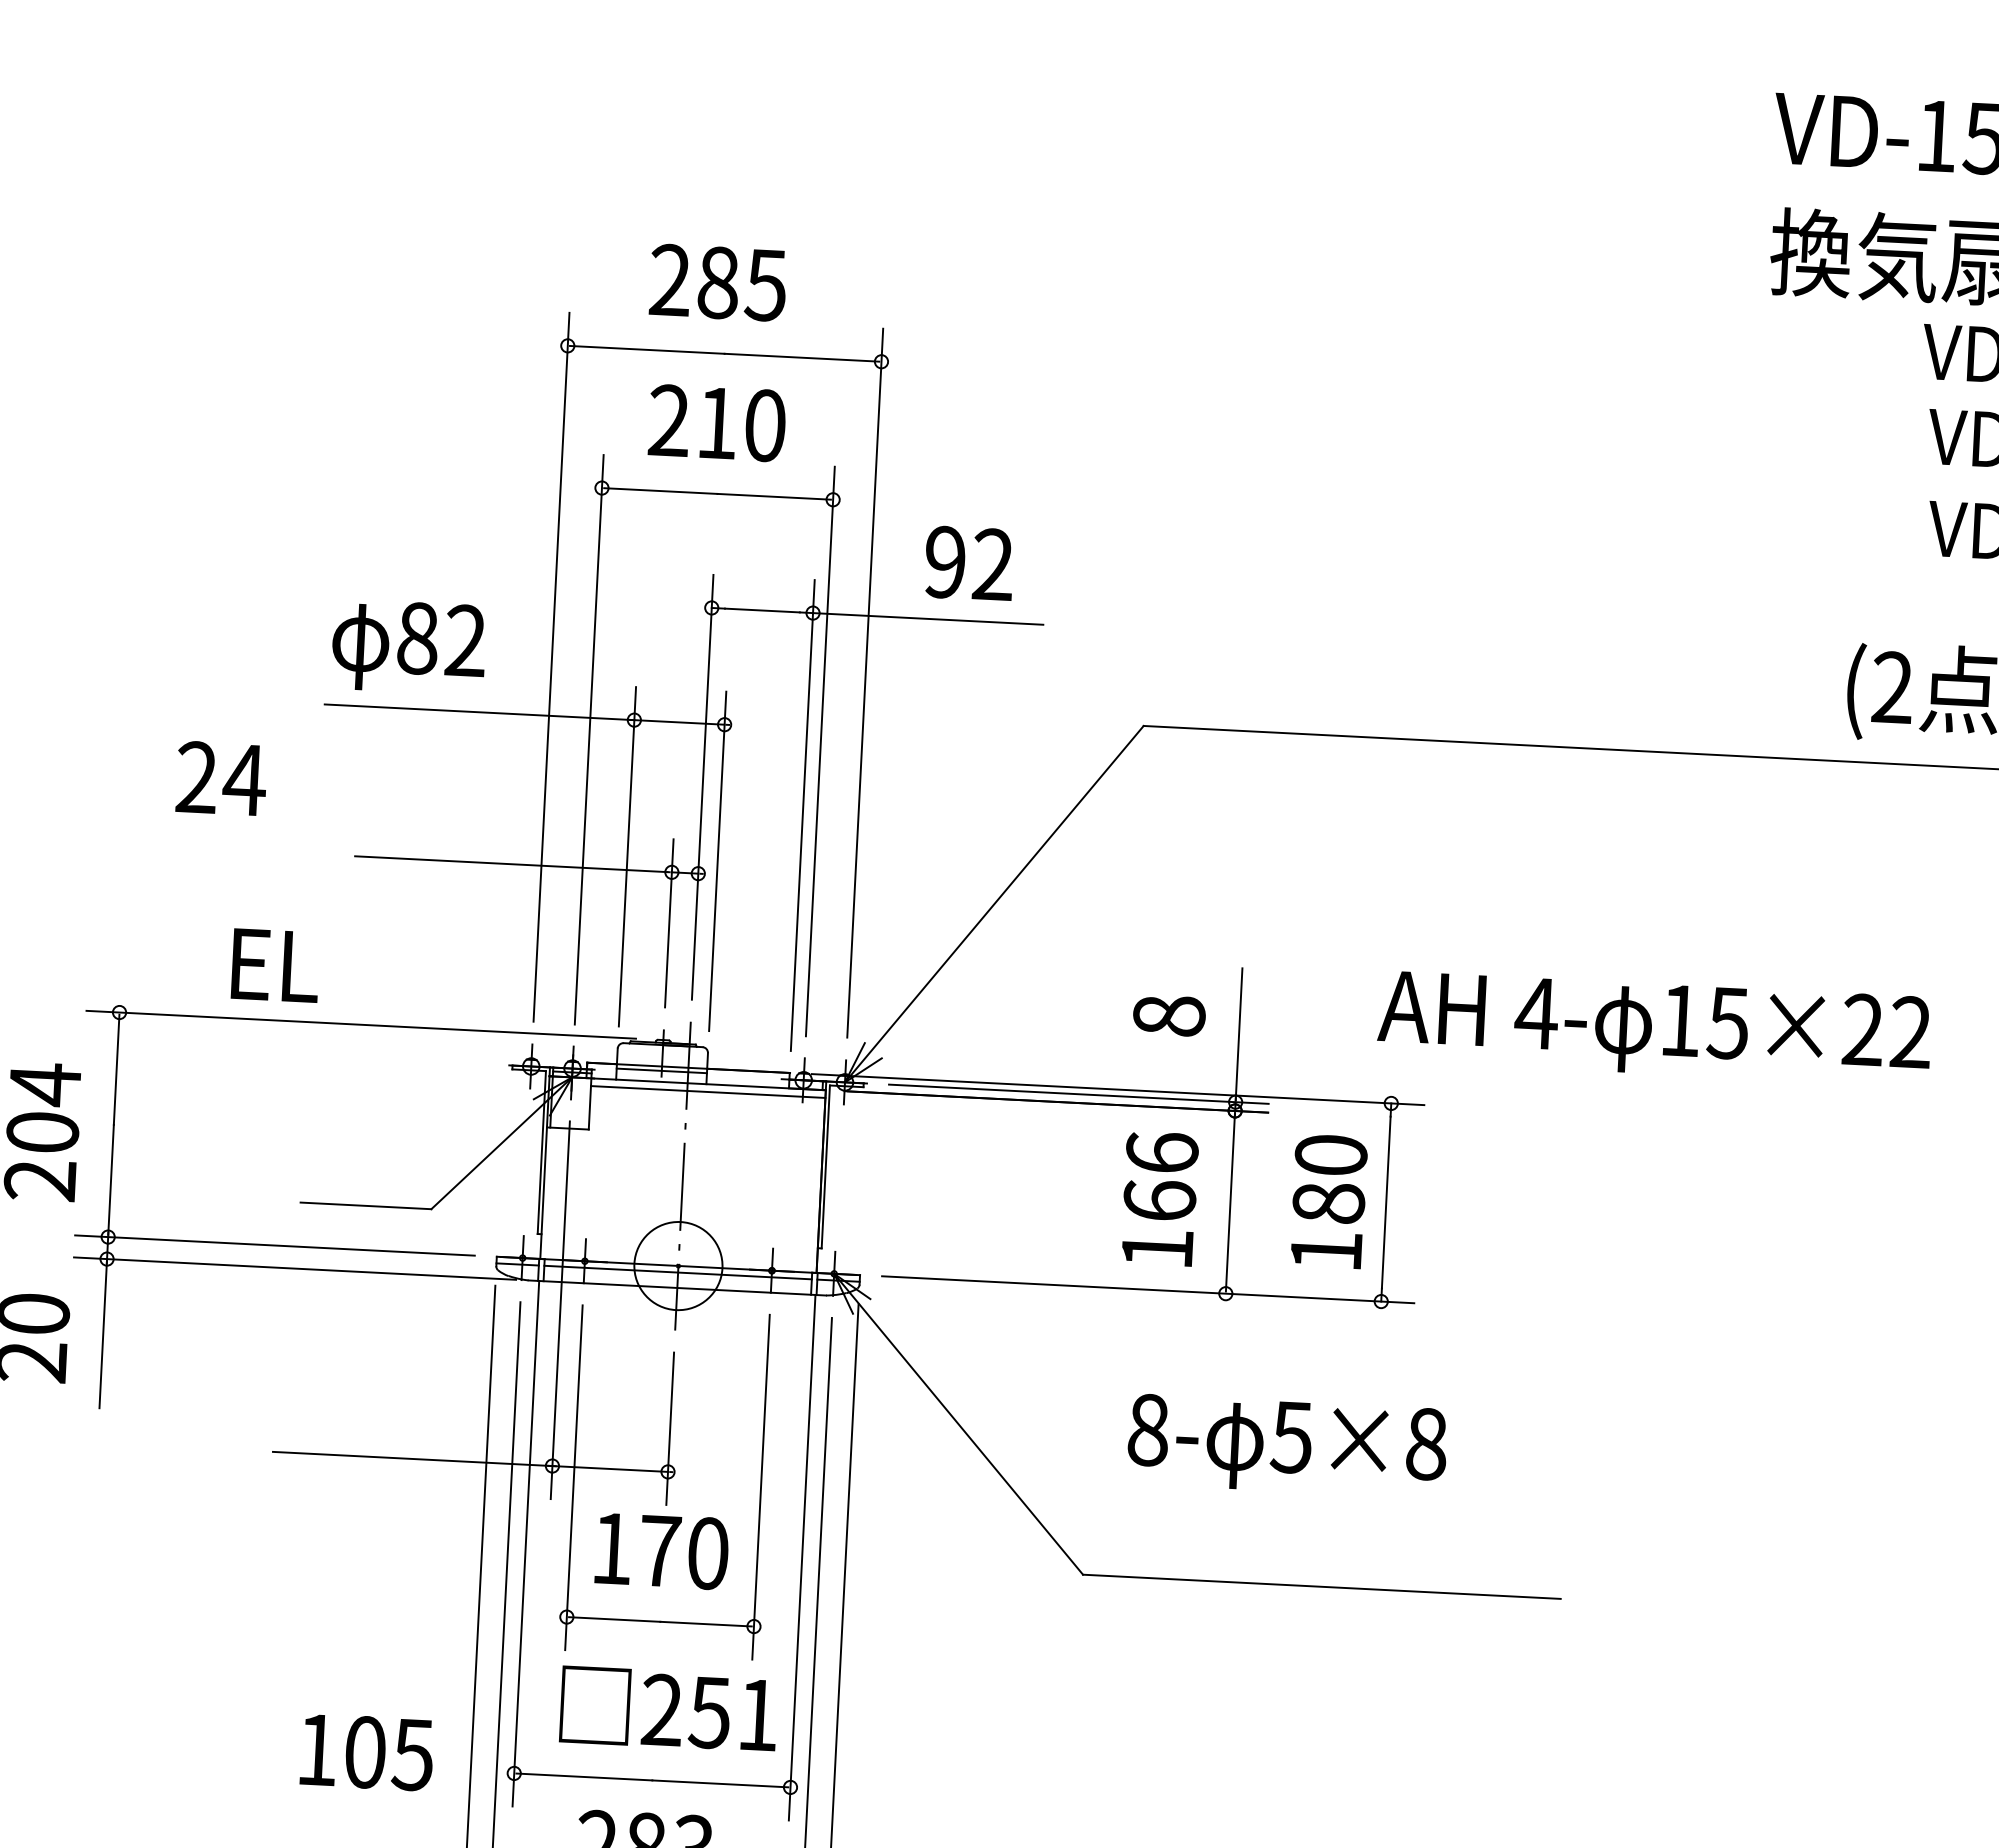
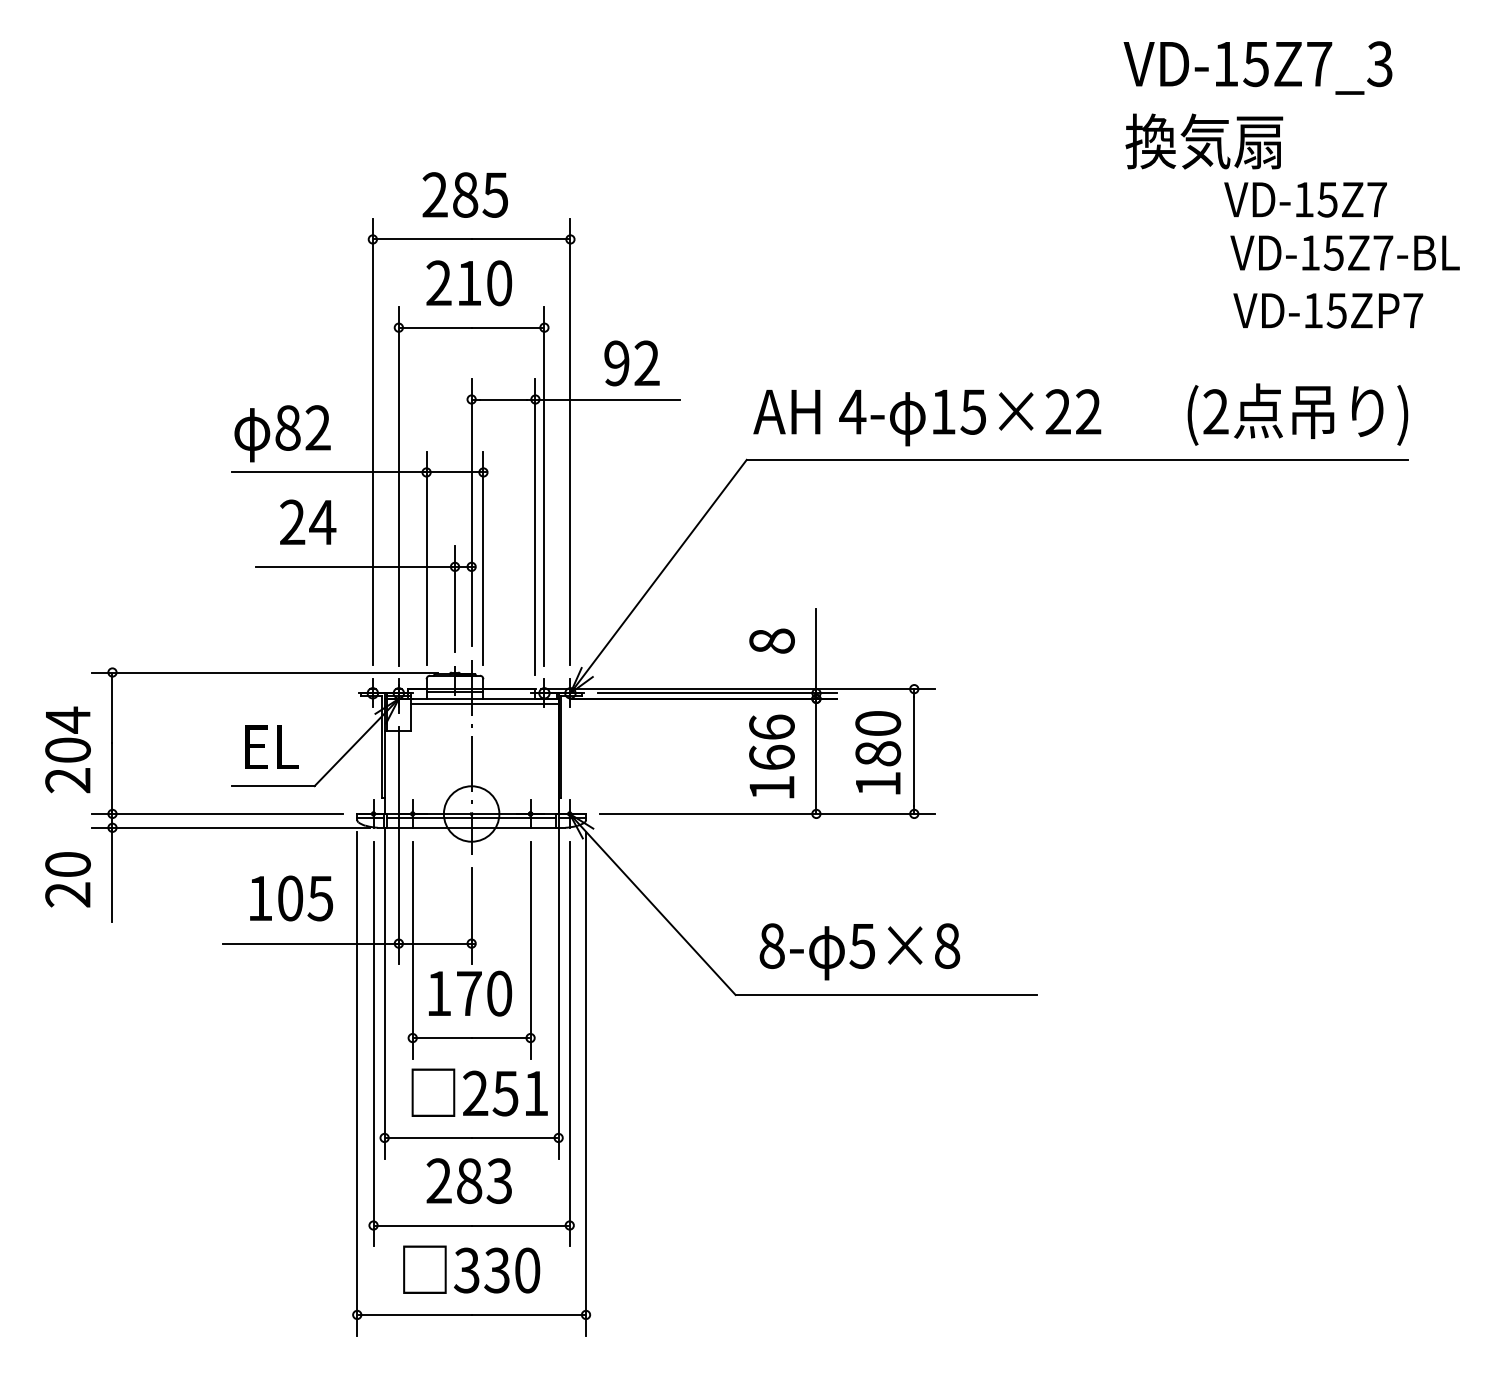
text: (222, 777) -> (308, 521), moved
text: (274, 964) -> (271, 746), moved
text: (1654, 1028) -> (927, 417), moved
text: (1286, 1445) -> (859, 951), moved
text: (367, 1752) -> (291, 898), moved

